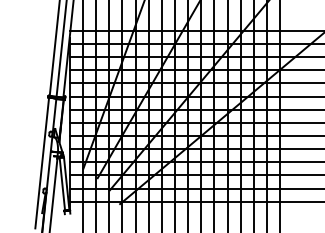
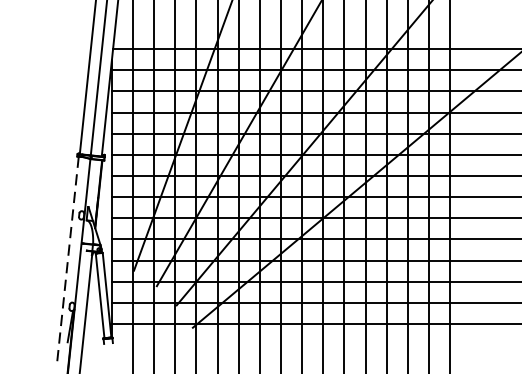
line: (42, 163) -> (68, 262), solid -> dashed

